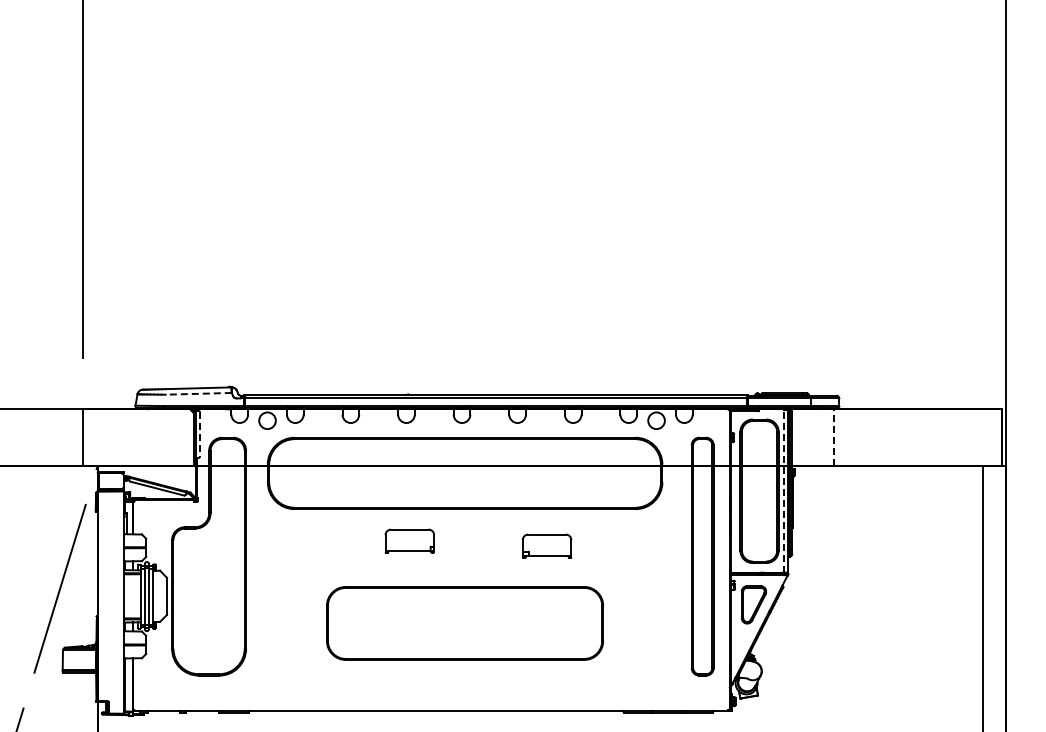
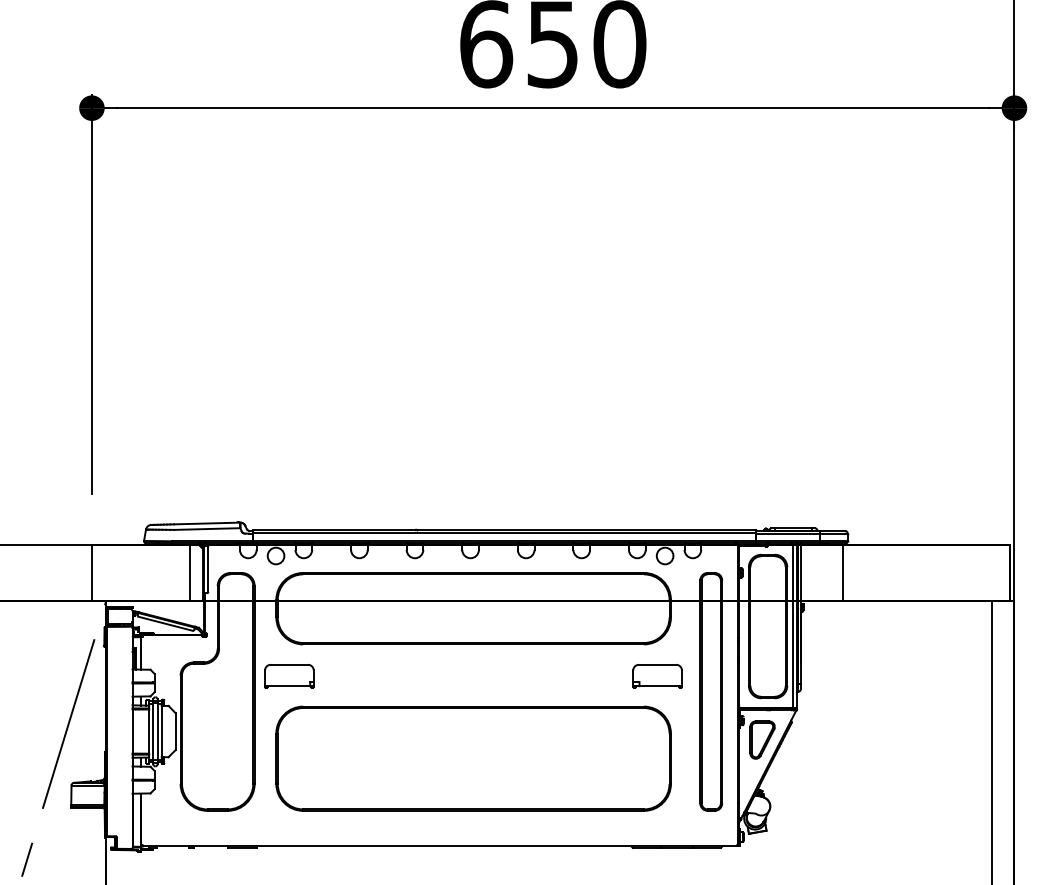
line: (197, 394) -> (206, 529), dashed -> solid
line: (199, 435) -> (208, 570), dashed -> solid
line: (180, 437) -> (189, 572), added
line: (833, 437) -> (842, 572), dashed -> solid
line: (783, 491) -> (792, 626), dashed -> solid
part: (409, 541) -> (289, 676), moved
part: (546, 546) -> (657, 676), moved
part: (464, 623) -> (473, 758), size x1.43

